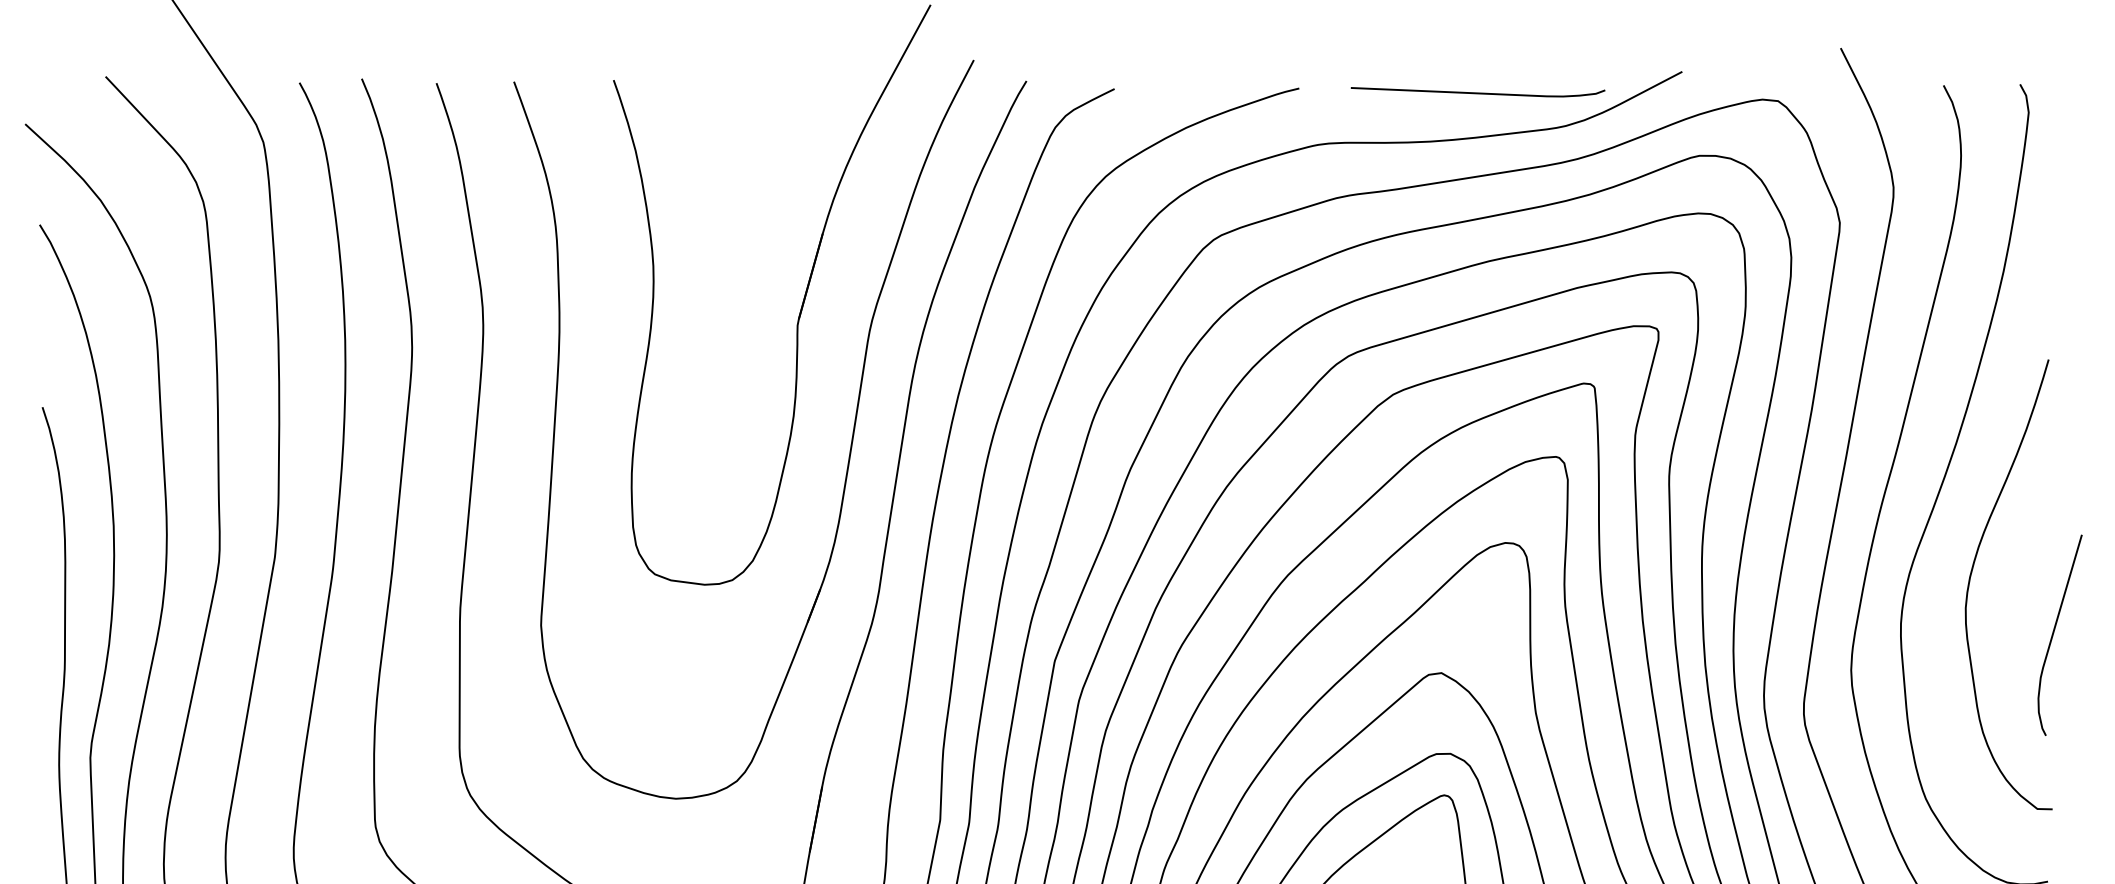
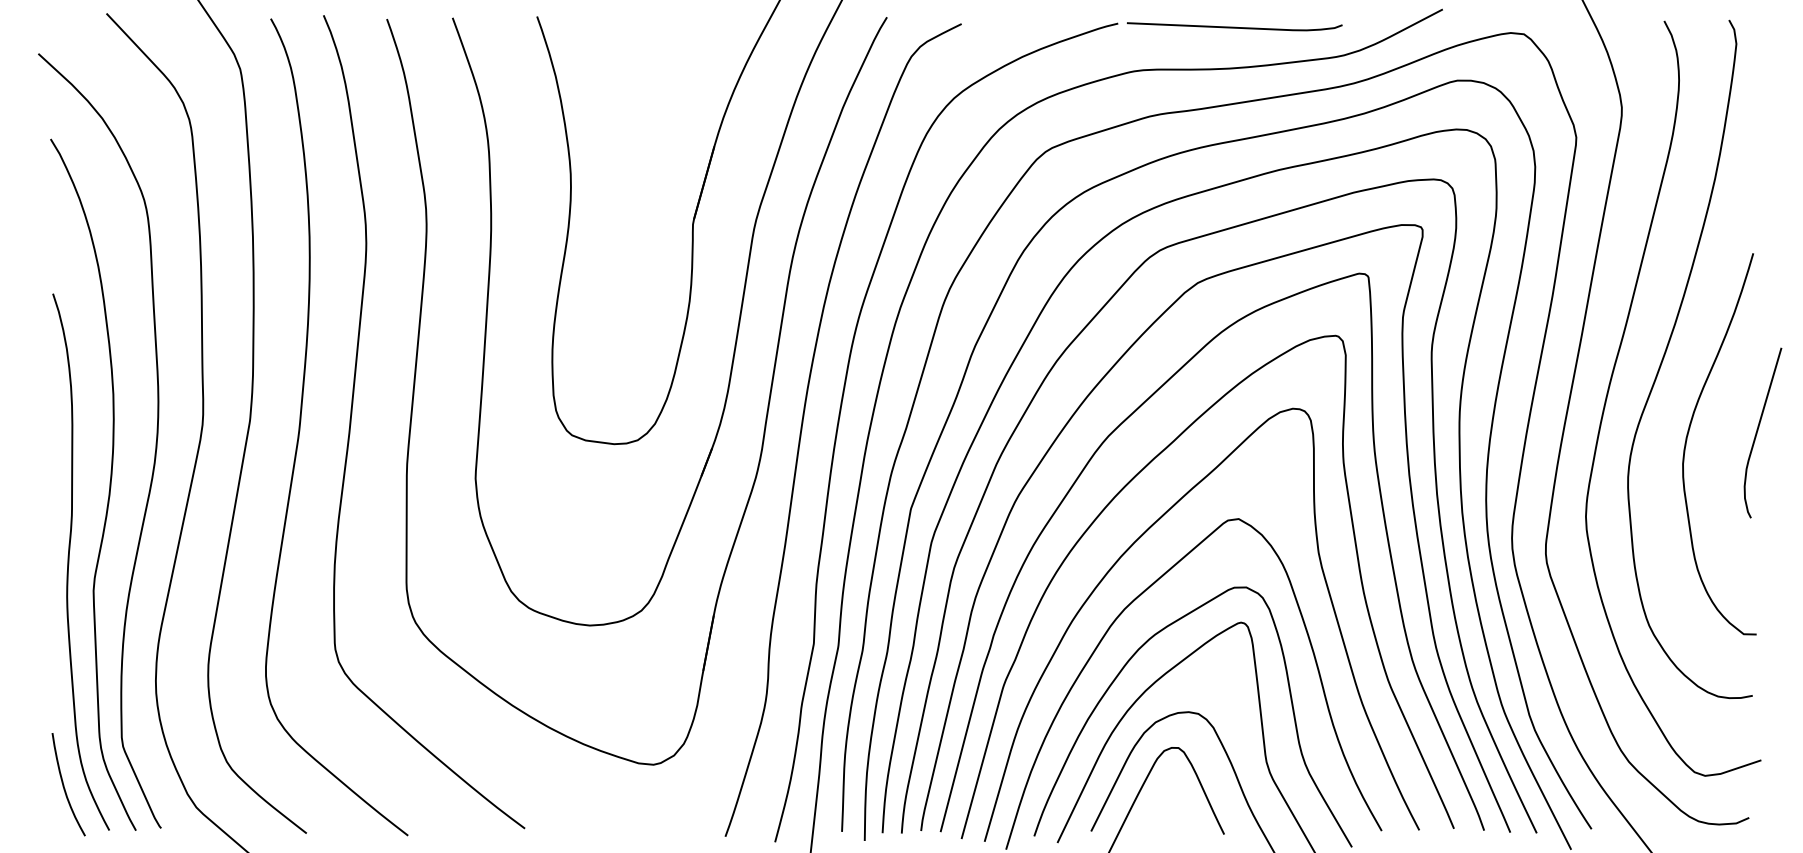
curve: (1477, 91) -> (1234, 26), moved
curve: (2054, 632) -> (1758, 430), moved

